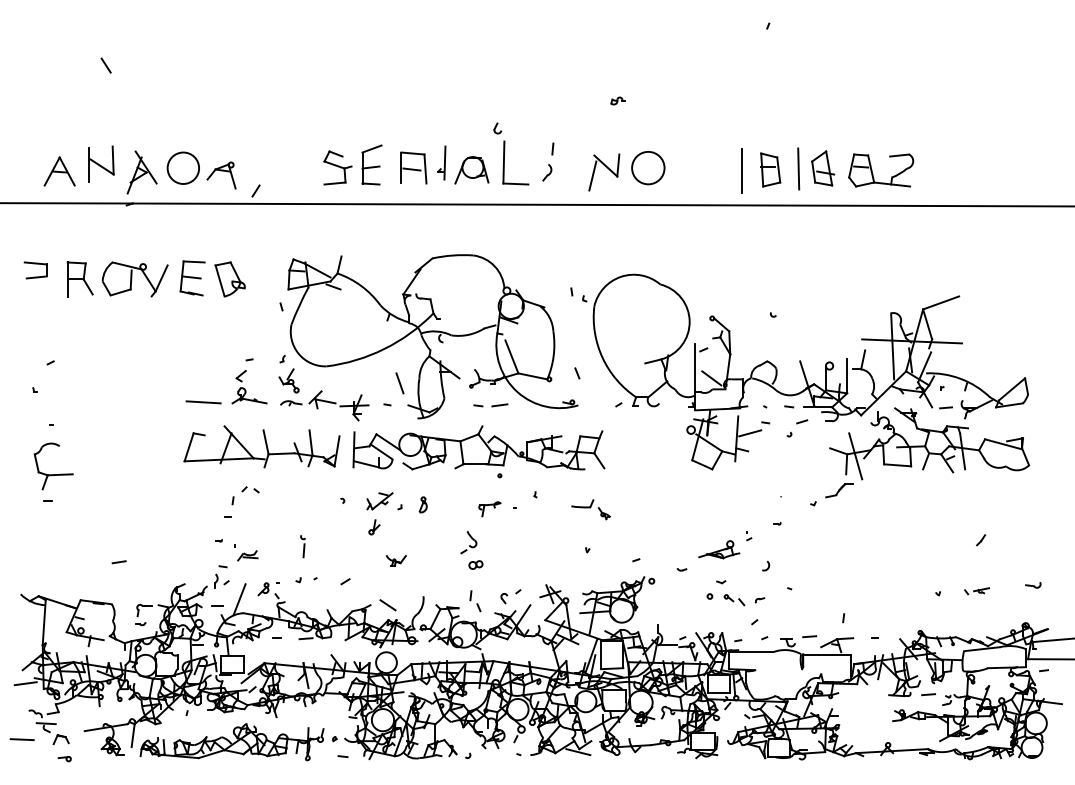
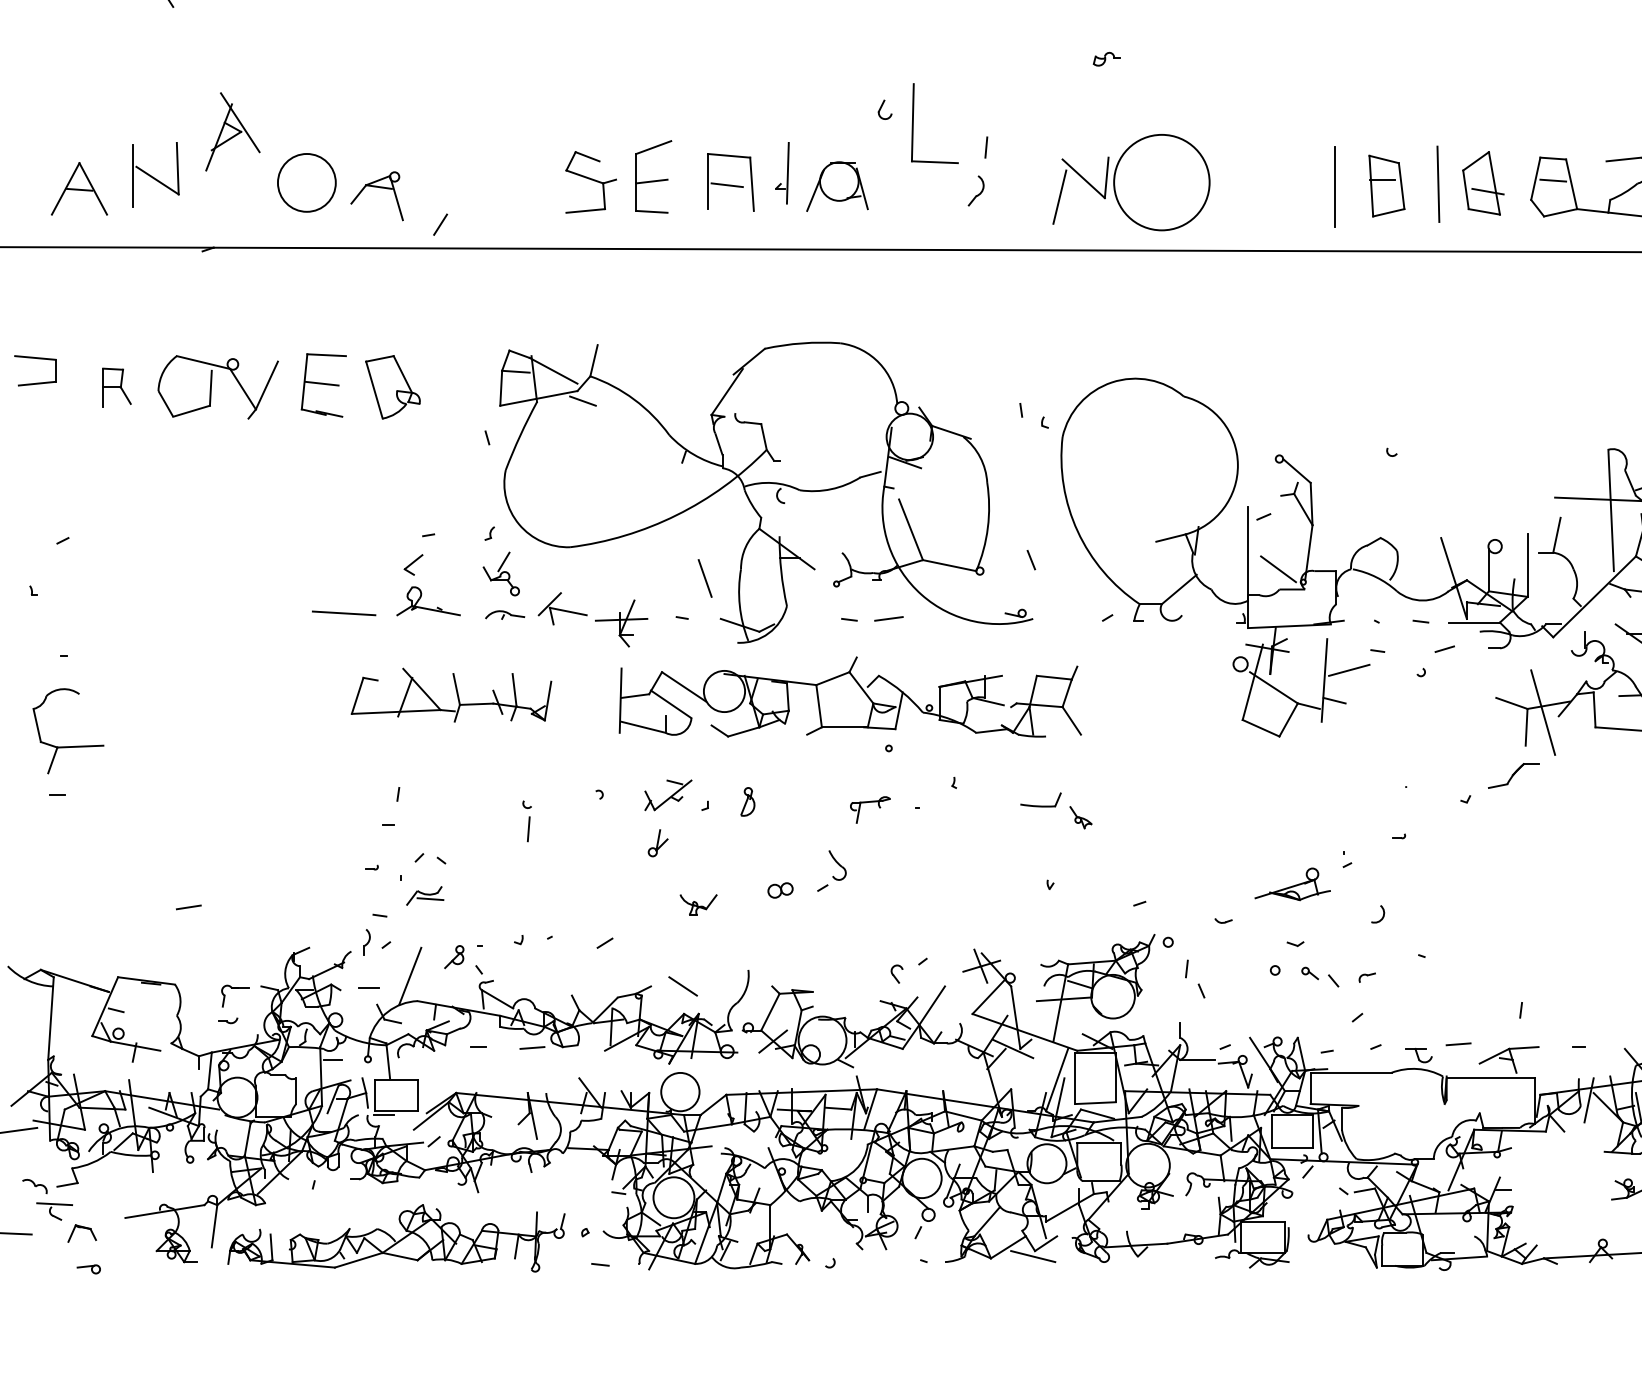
part: (504, 162) -> (913, 122), moved
circle: (648, 167) -> (1162, 181), size x1.6
part: (141, 172) -> (231, 131), moved
part: (79, 279) -> (115, 387), size x0.6
part: (261, 446) -> (450, 694), size x0.7
part: (250, 489) -> (430, 858), moved
part: (302, 546) -> (525, 821), moved
part: (475, 564) -> (779, 889), moved
part: (475, 601) -> (1195, 979), moved

